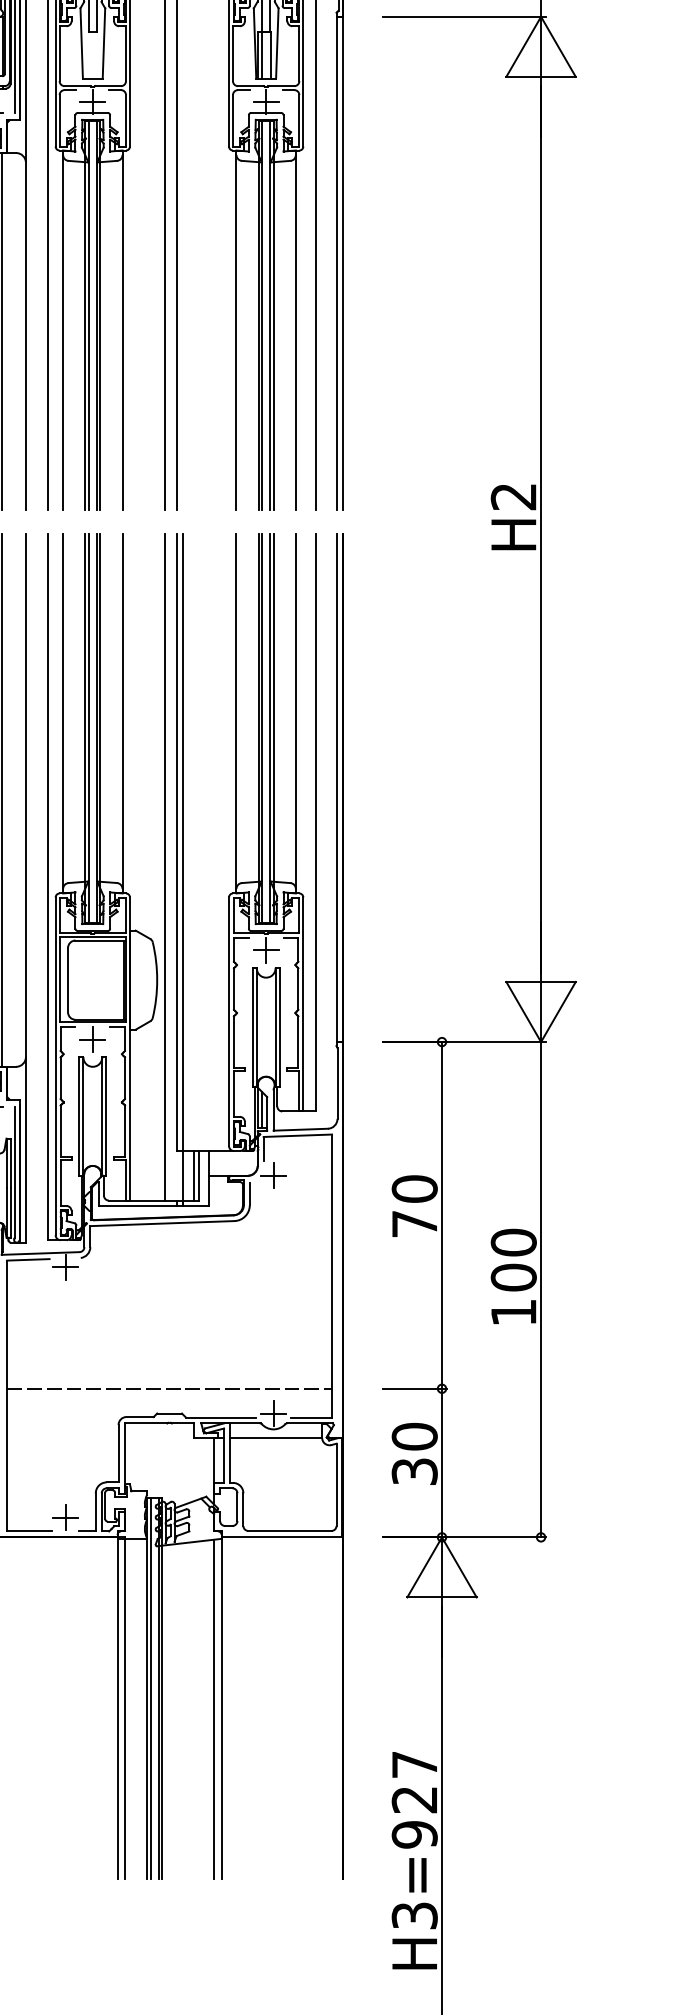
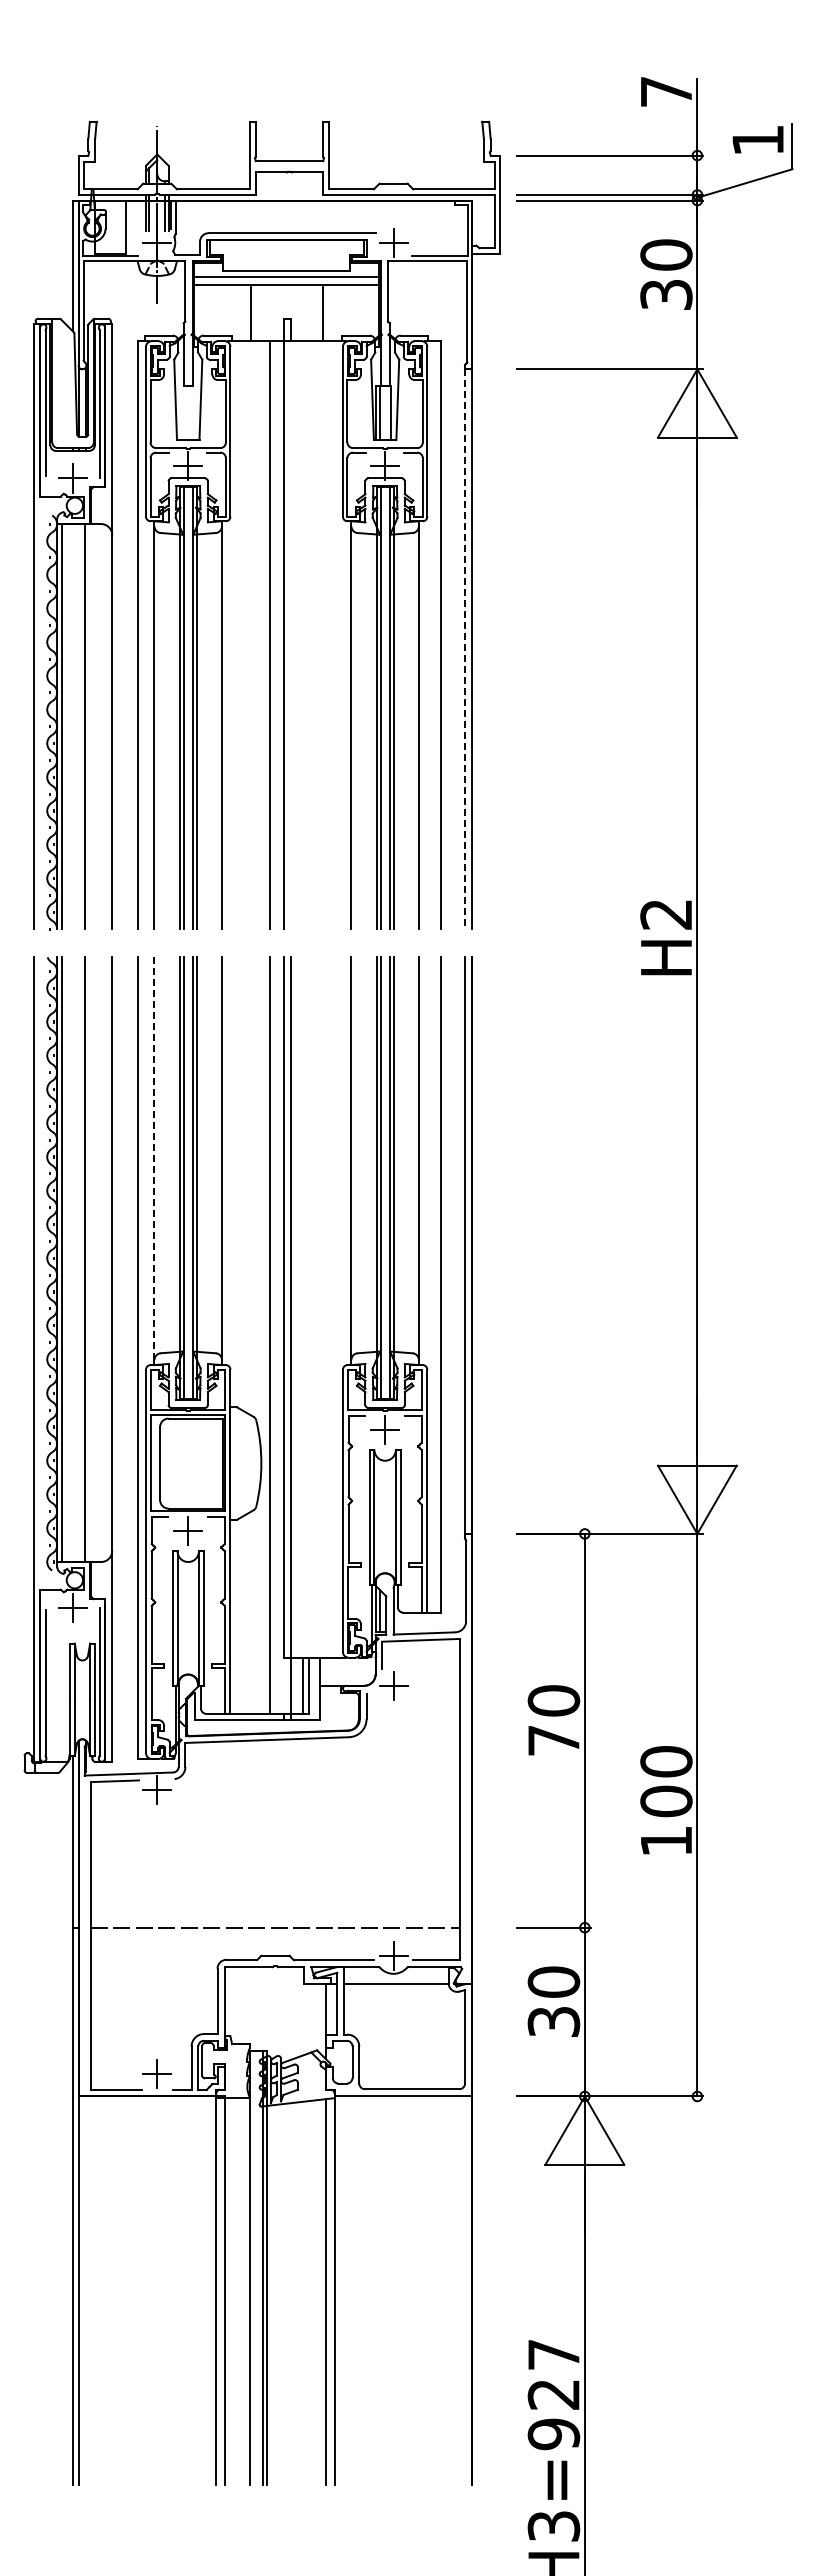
line: (336, 263) -> (465, 649), solid -> dashed
line: (63, 712) -> (154, 1159), solid -> dashed
line: (151, 1687) -> (254, 2267), removed

